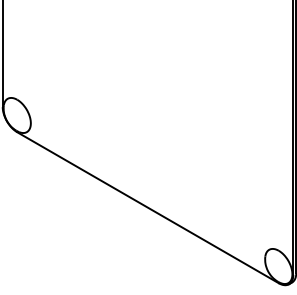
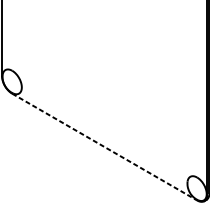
line: (148, 207) -> (105, 146), solid -> dashed

